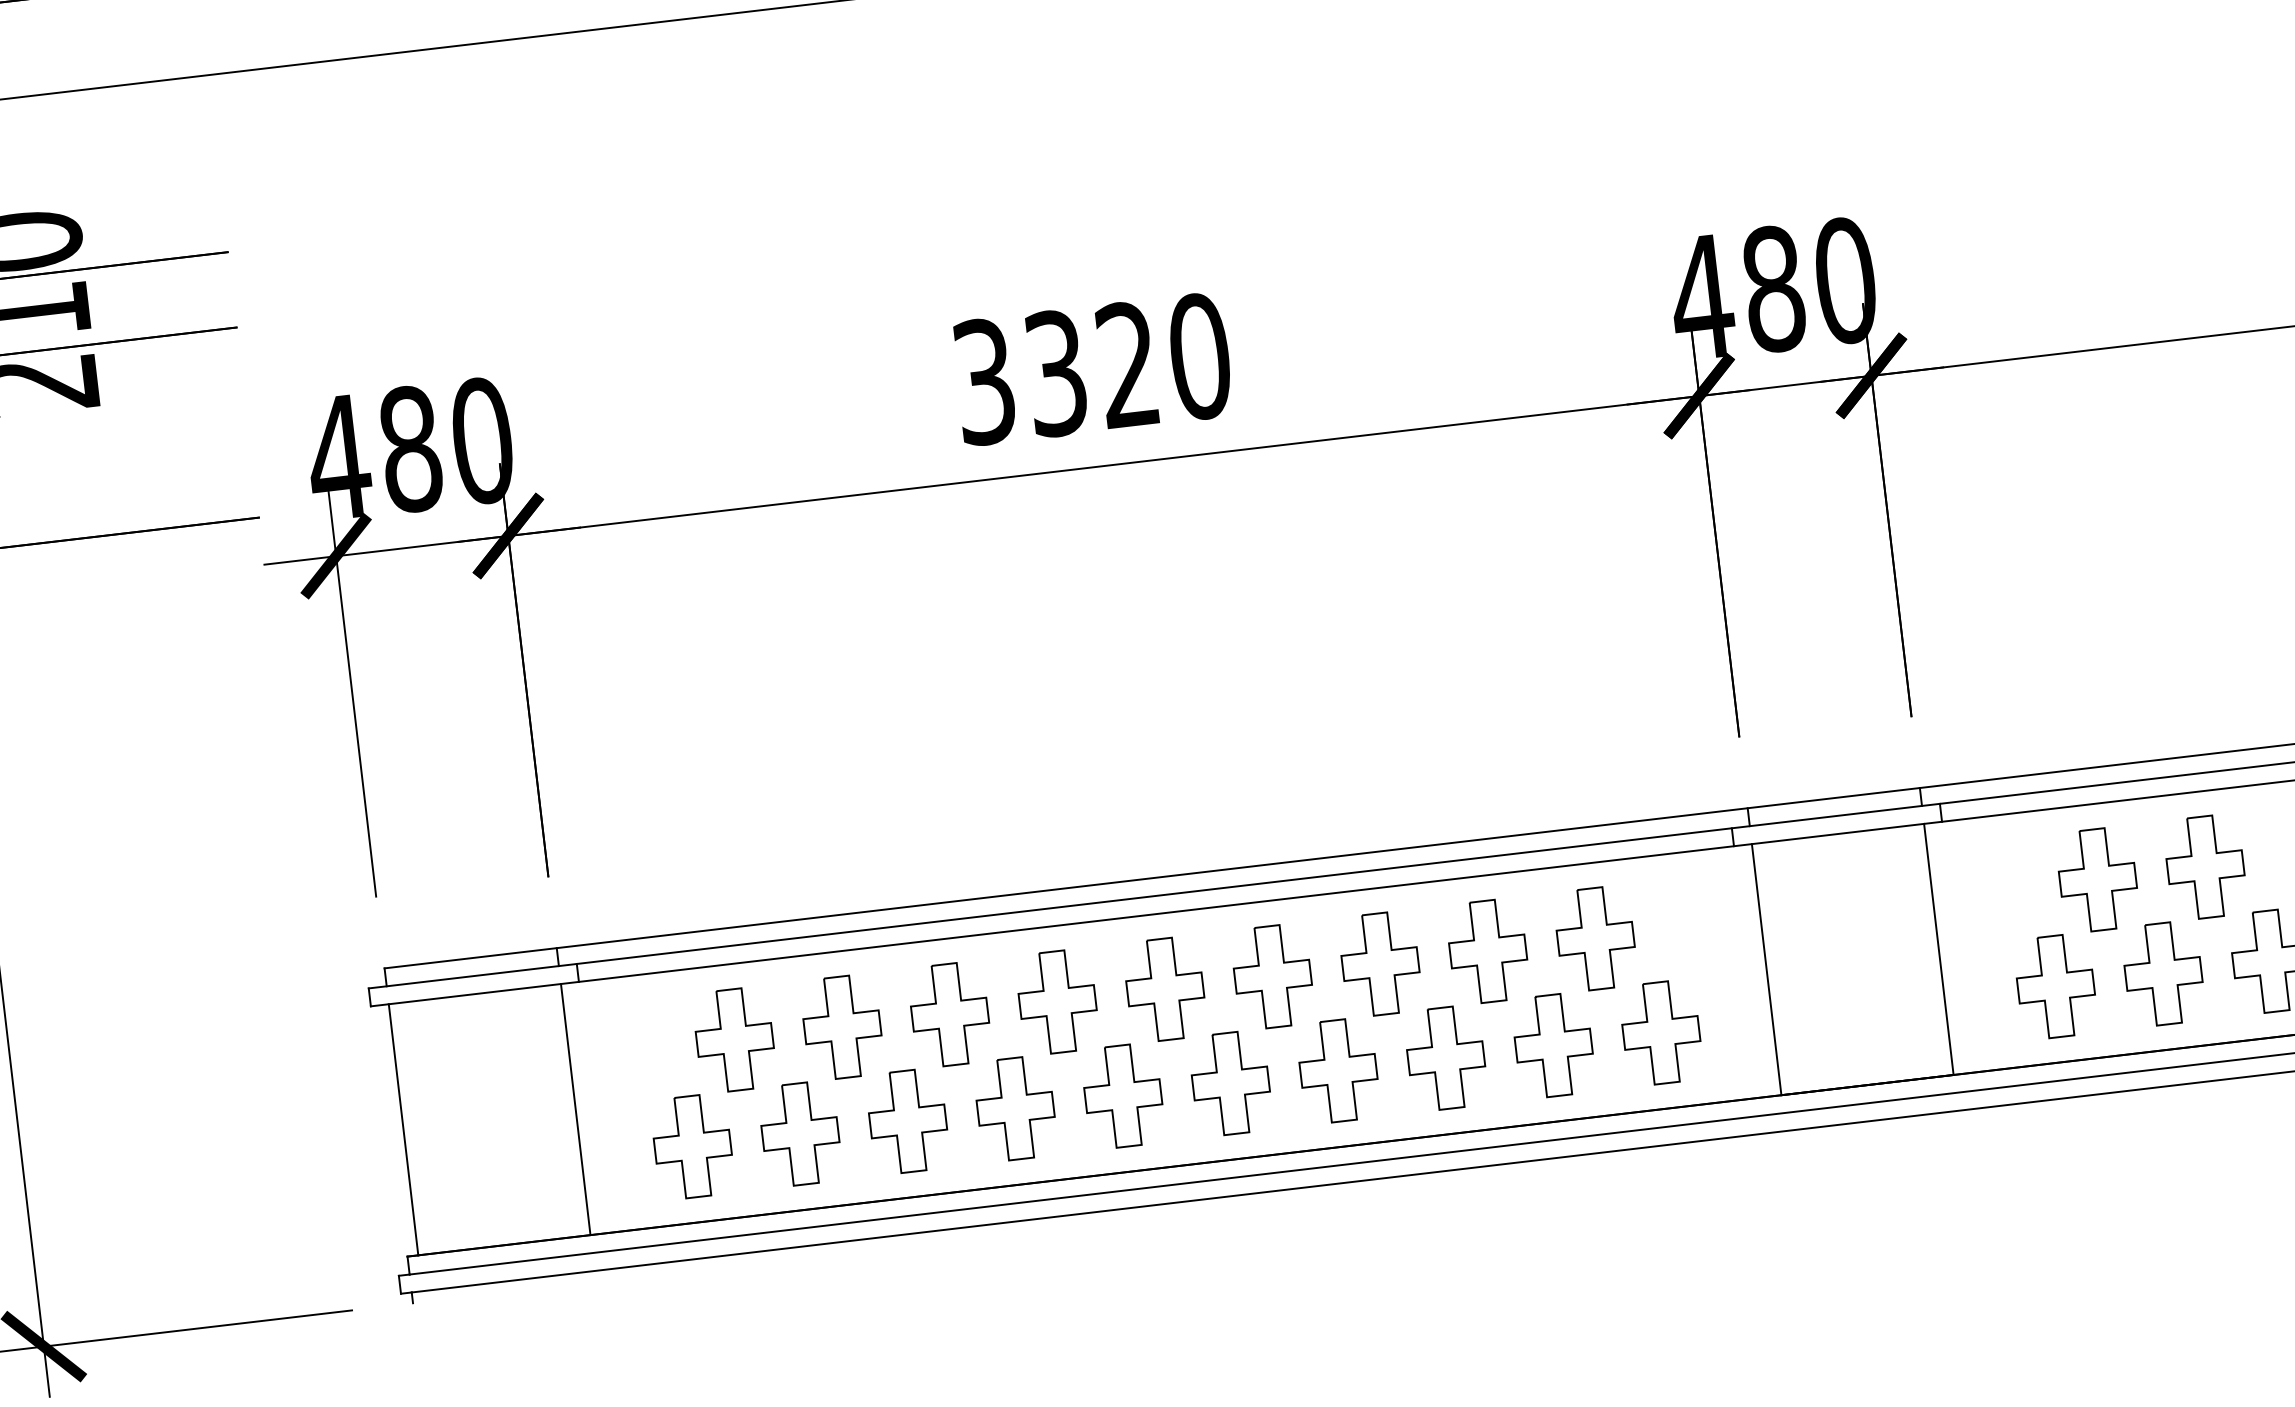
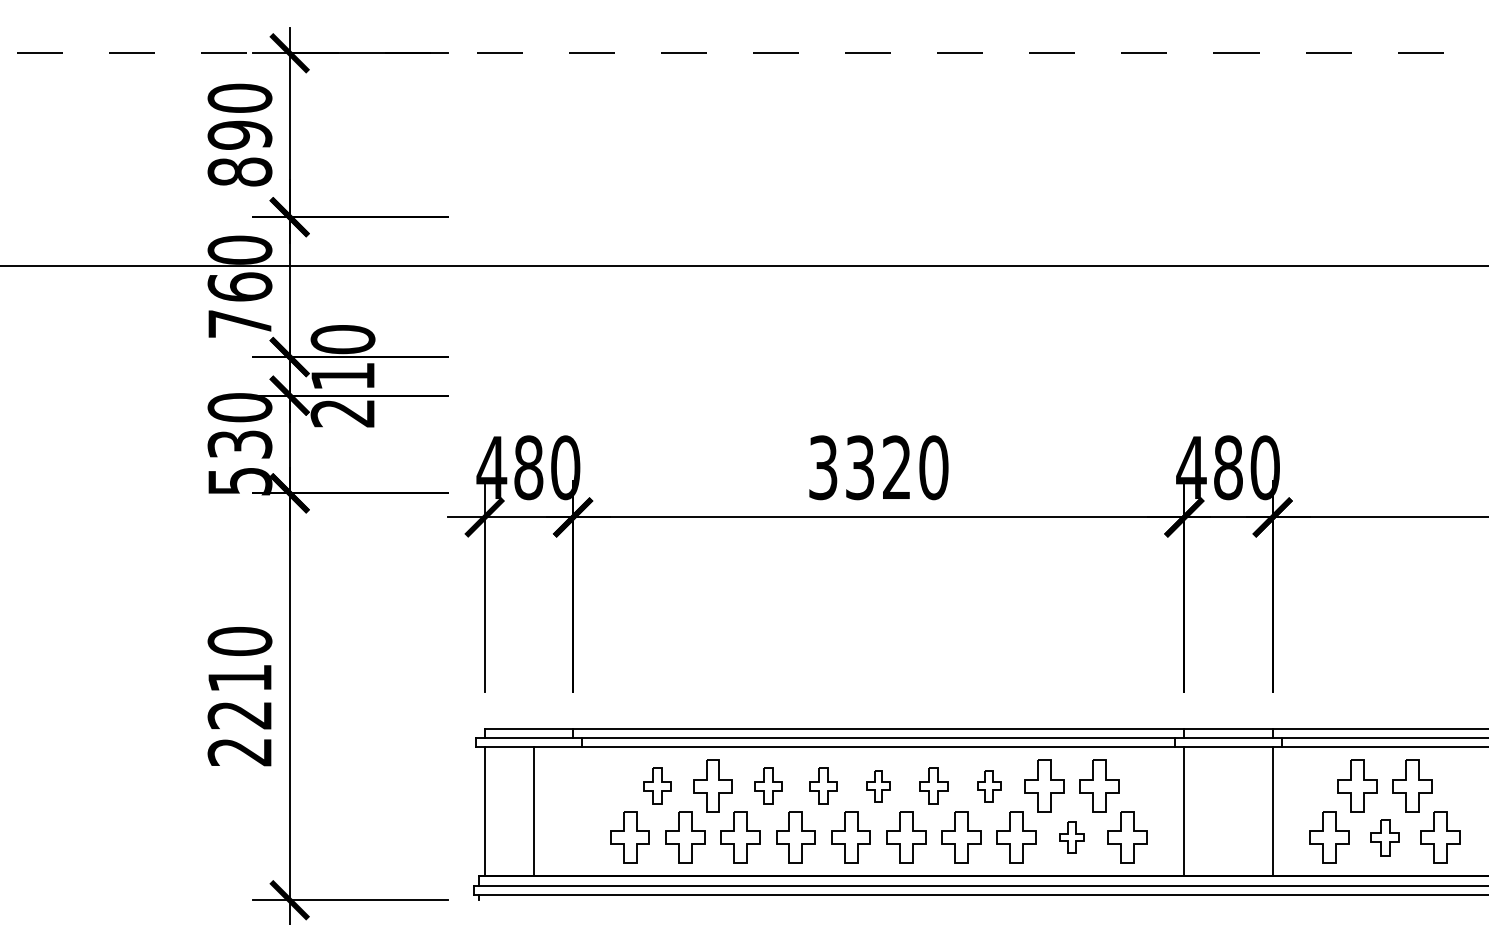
part: (1381, 962) -> (989, 785), size x0.6
part: (2162, 973) -> (1384, 837), size x0.7
part: (1271, 975) -> (933, 785), size x0.7
part: (1164, 988) -> (878, 785), size x0.6
part: (1057, 1000) -> (823, 785), size x0.7
part: (950, 1013) -> (768, 785), size x0.7
part: (734, 1038) -> (657, 785), size x0.7
part: (1552, 1045) -> (1071, 837), size x0.6
line: (576, 1108) -> (534, 811), moved

